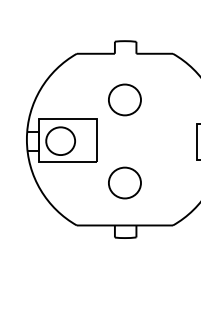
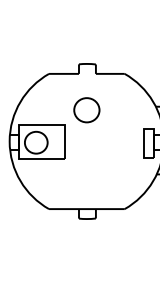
part: (124, 182) -> (86, 175), removed

